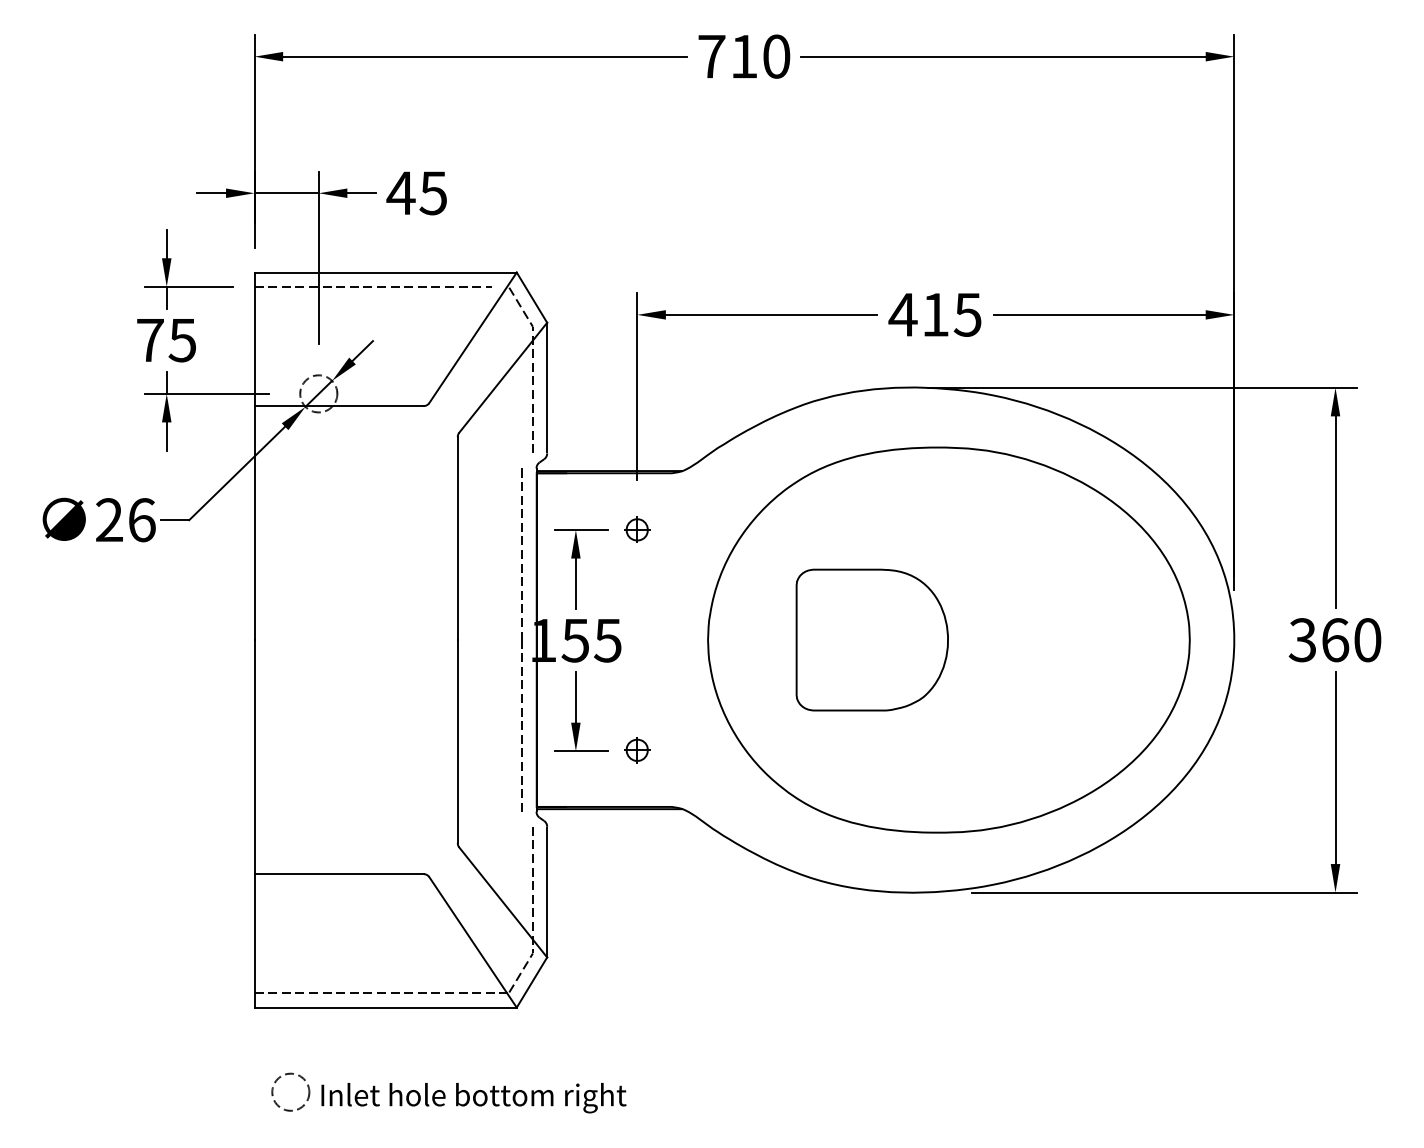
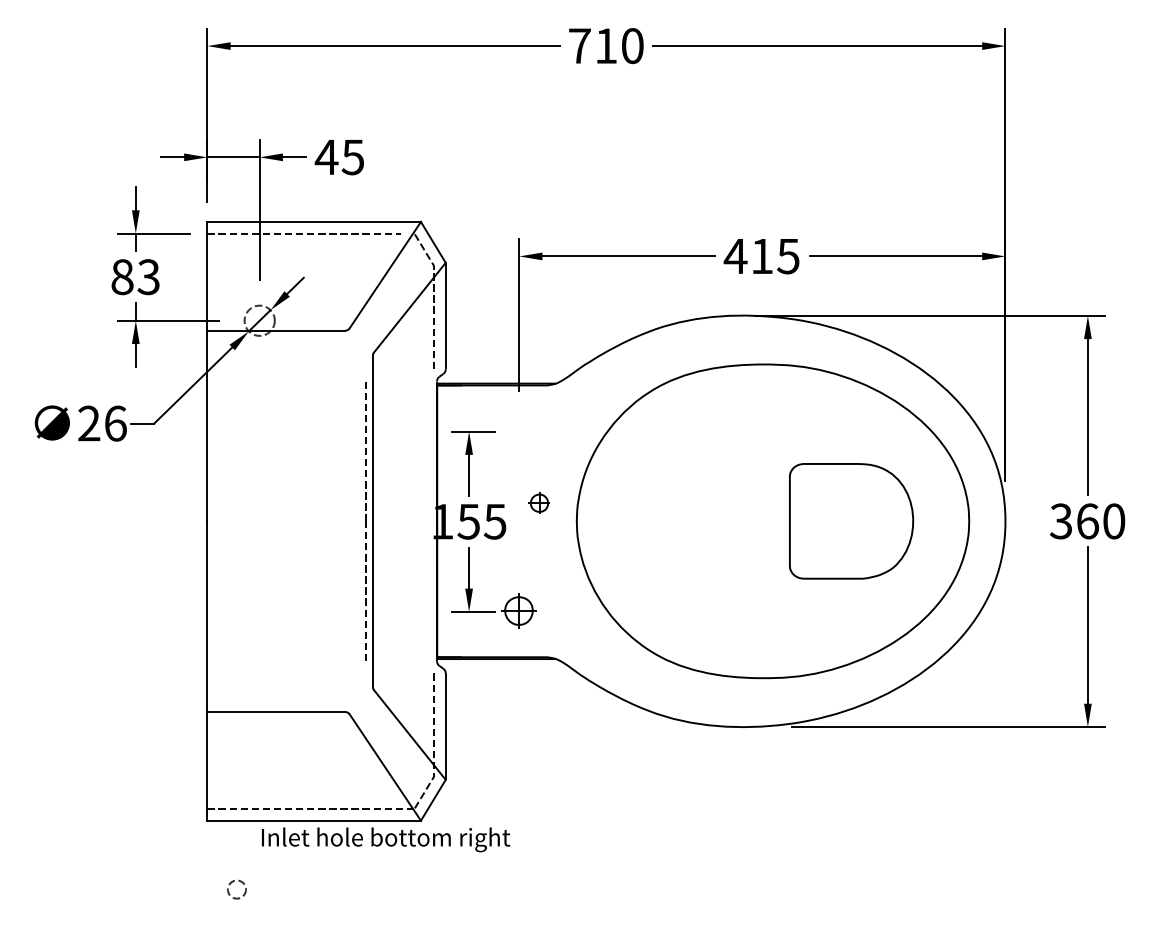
text: (166, 340) -> (135, 277), 75 -> 83
part: (637, 529) -> (539, 502), moved
line: (521, 639) -> (365, 520), moved
part: (871, 639) -> (850, 520), moved
part: (637, 750) -> (519, 611), size x1.6
circle: (290, 1091) -> (236, 889), size x0.6
text: (473, 1098) -> (385, 840), moved

